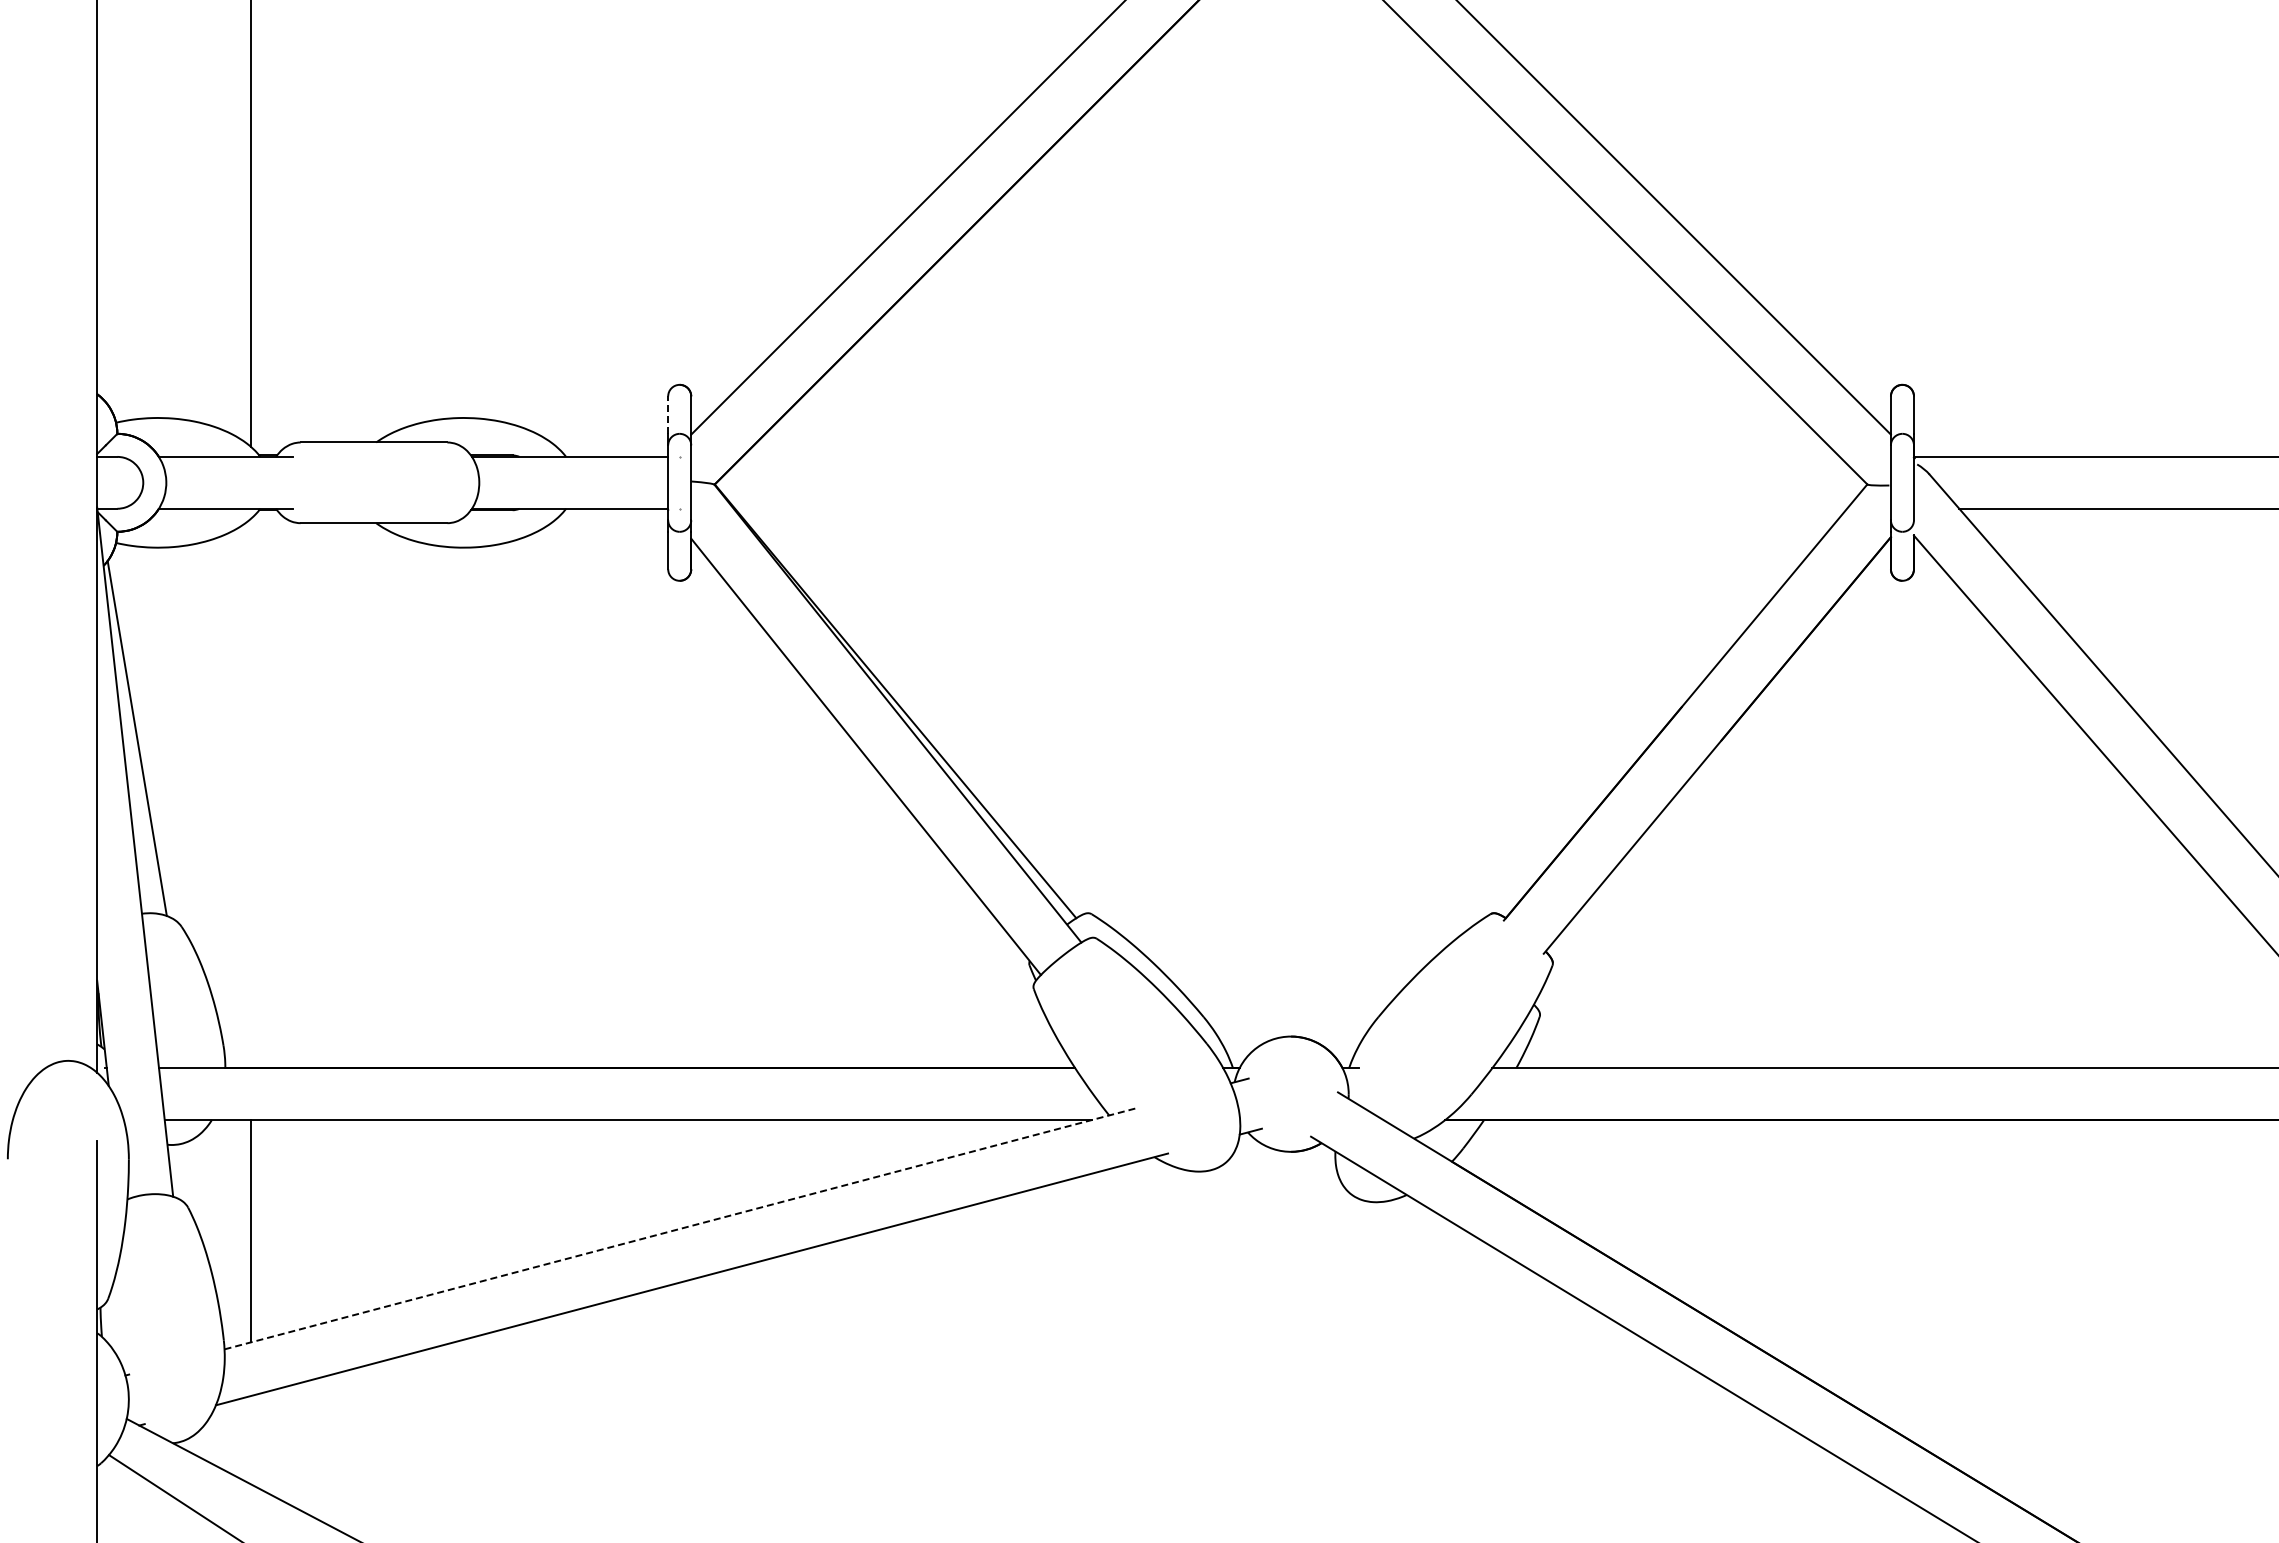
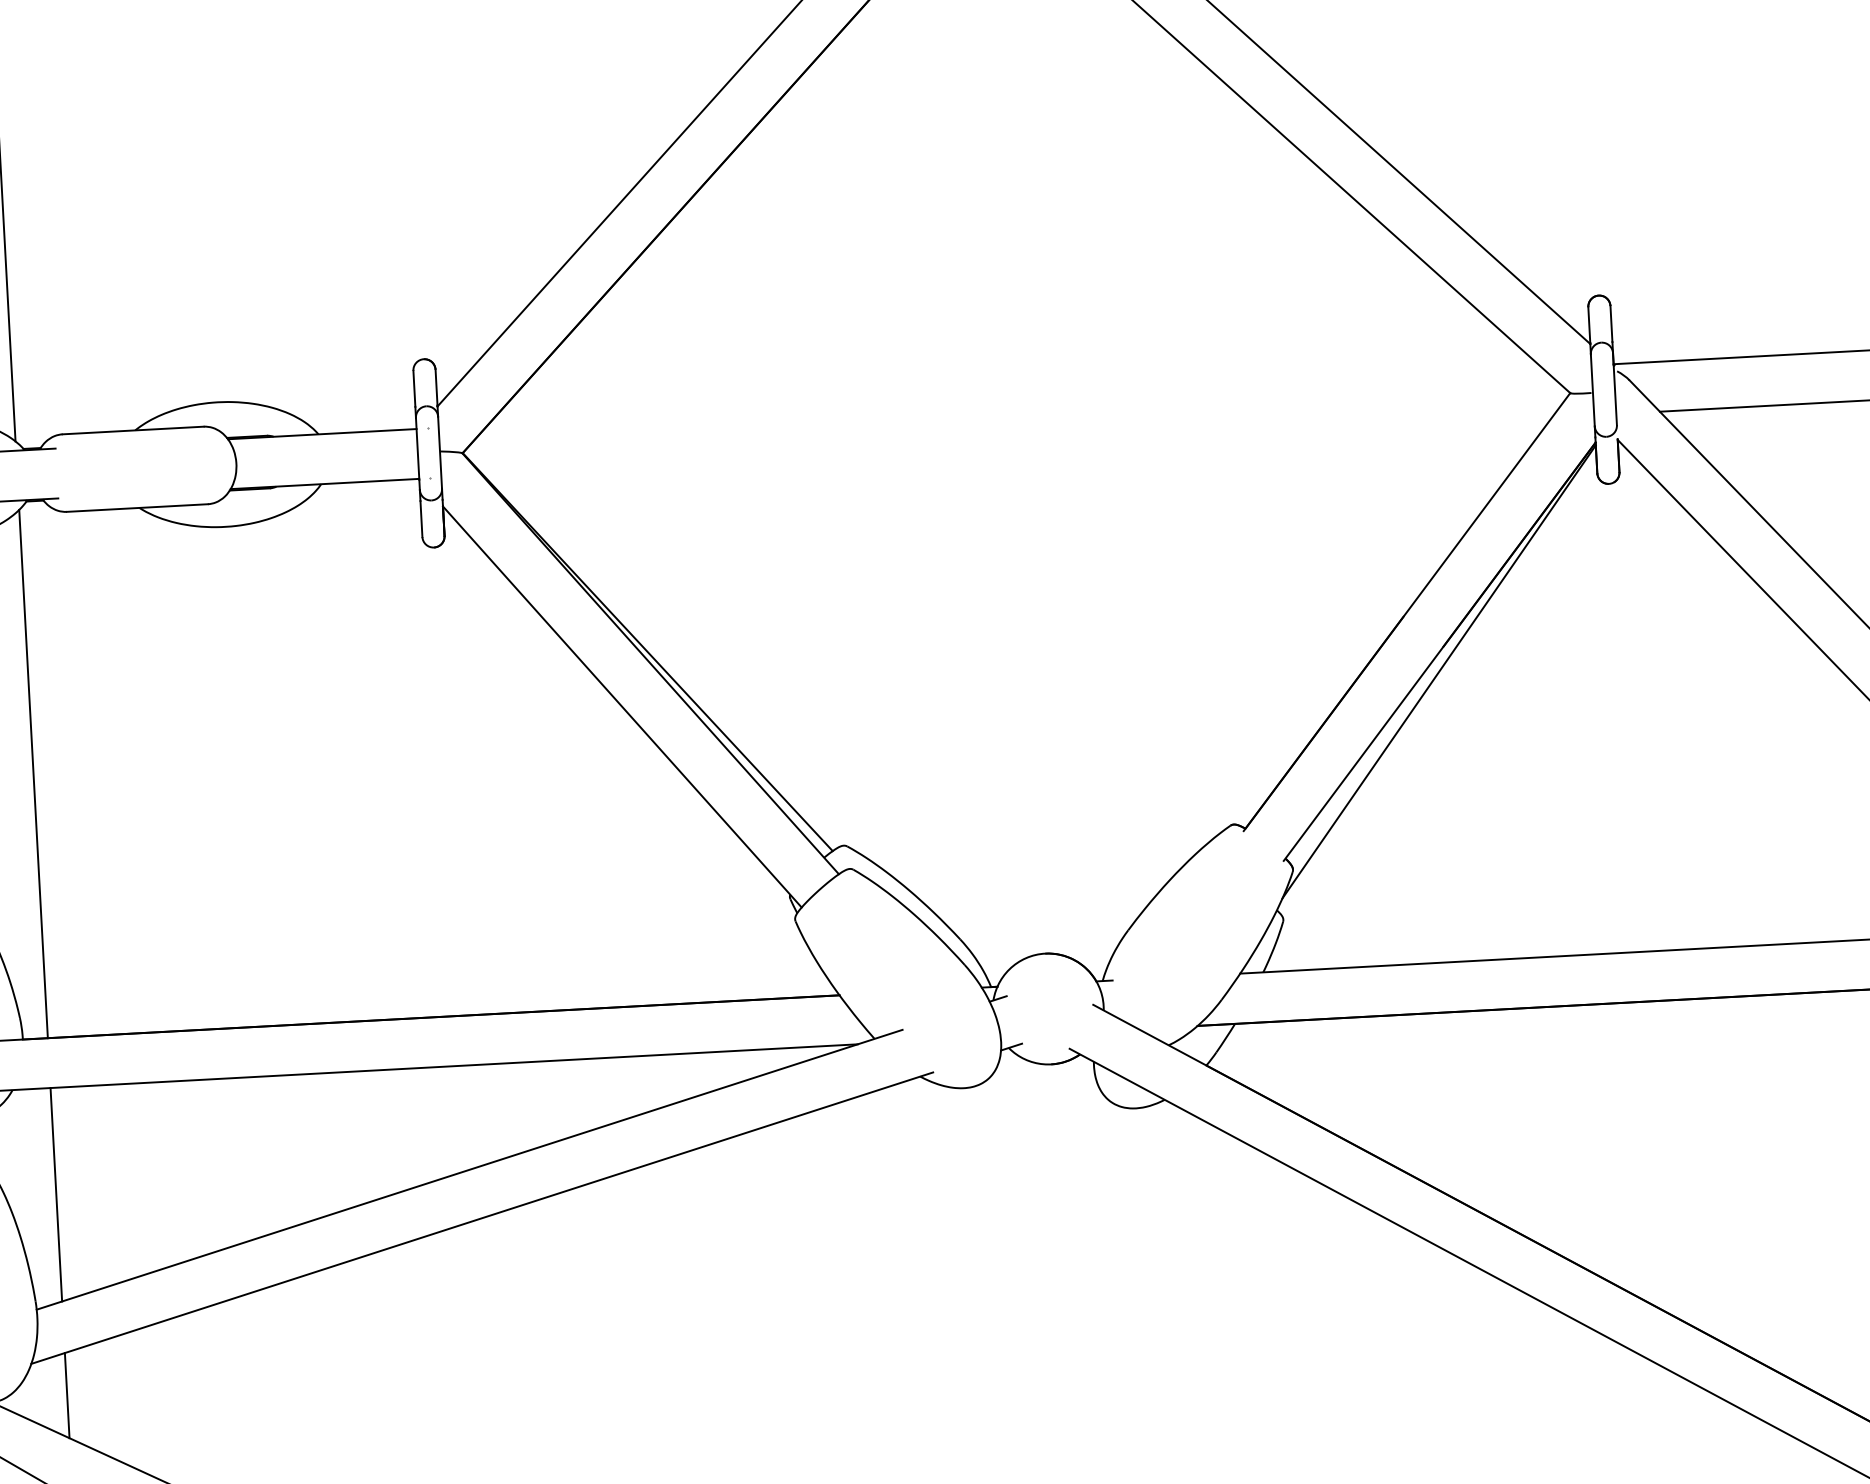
line: (668, 415) -> (414, 389), dashed -> solid
line: (1715, 766) -> (1439, 672), added
line: (251, 793) -> (33, 774), added
line: (681, 1228) -> (469, 1169), dashed -> solid
line: (251, 1439) -> (67, 1394), added

